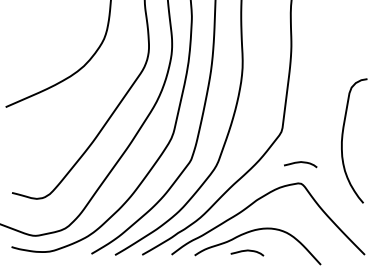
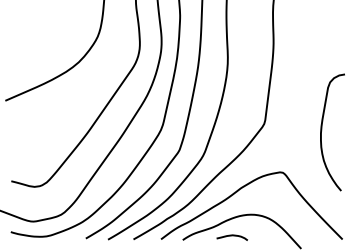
curve: (299, 163) -> (281, 153), removed

